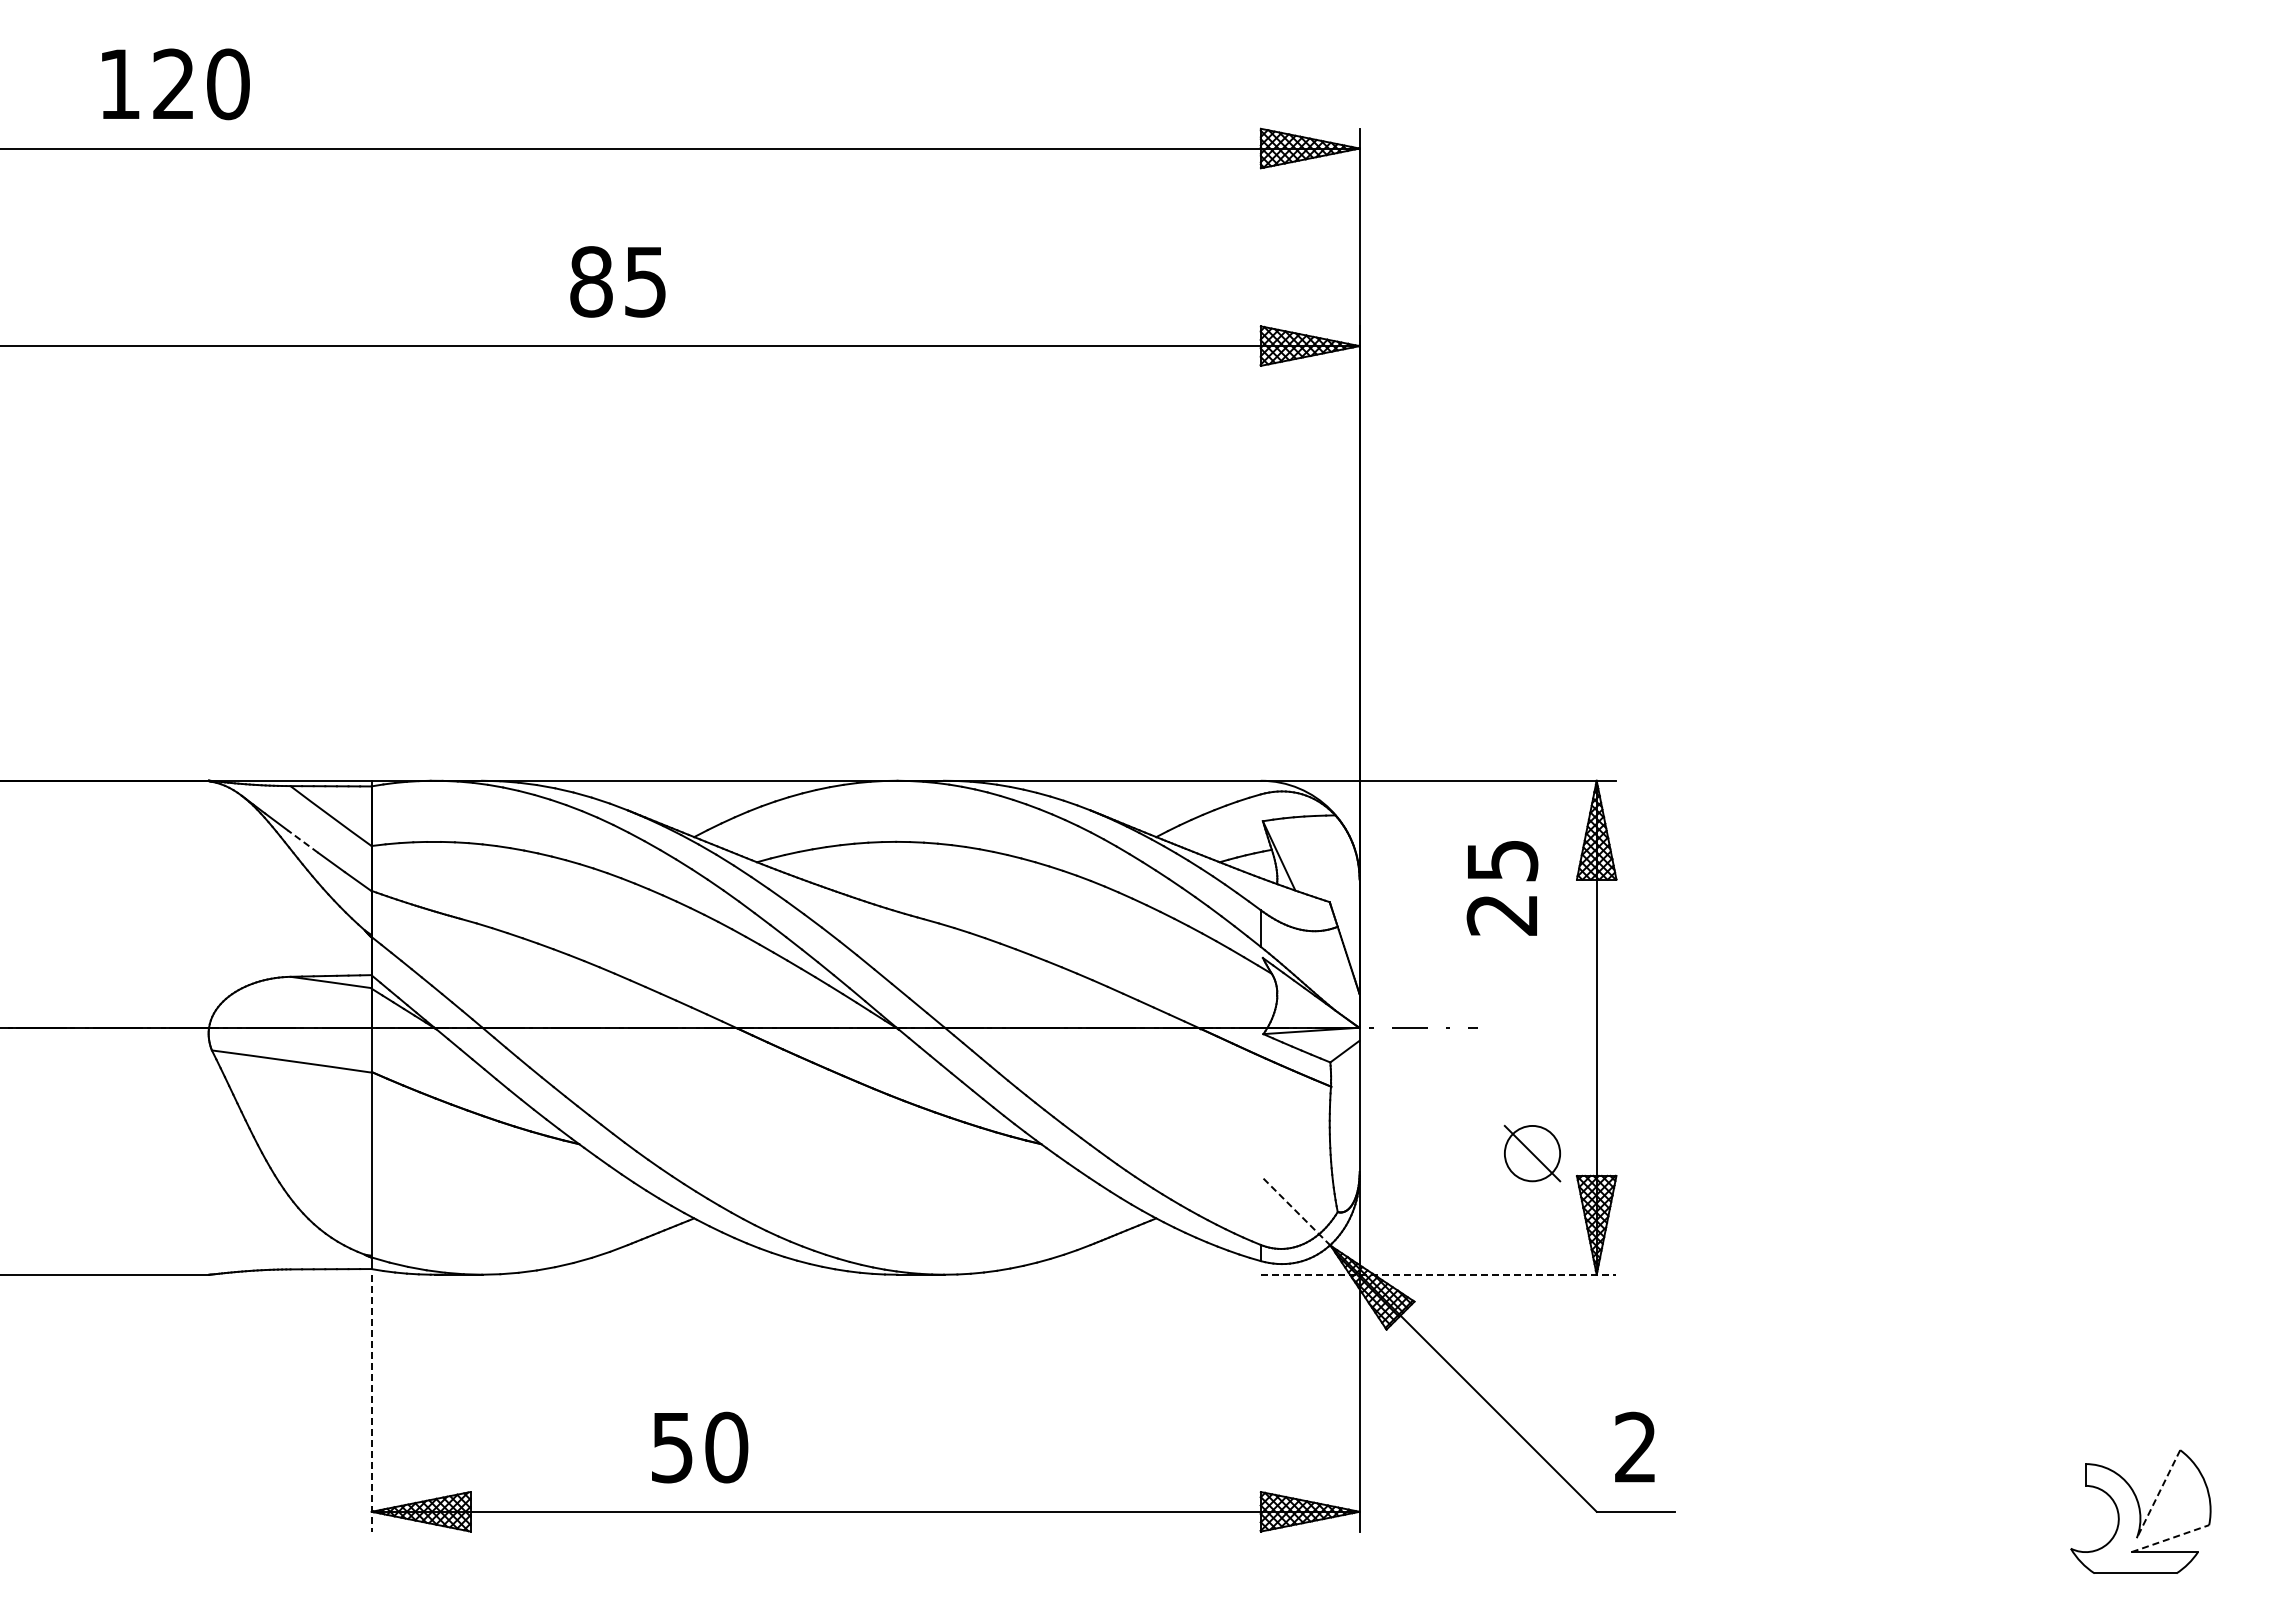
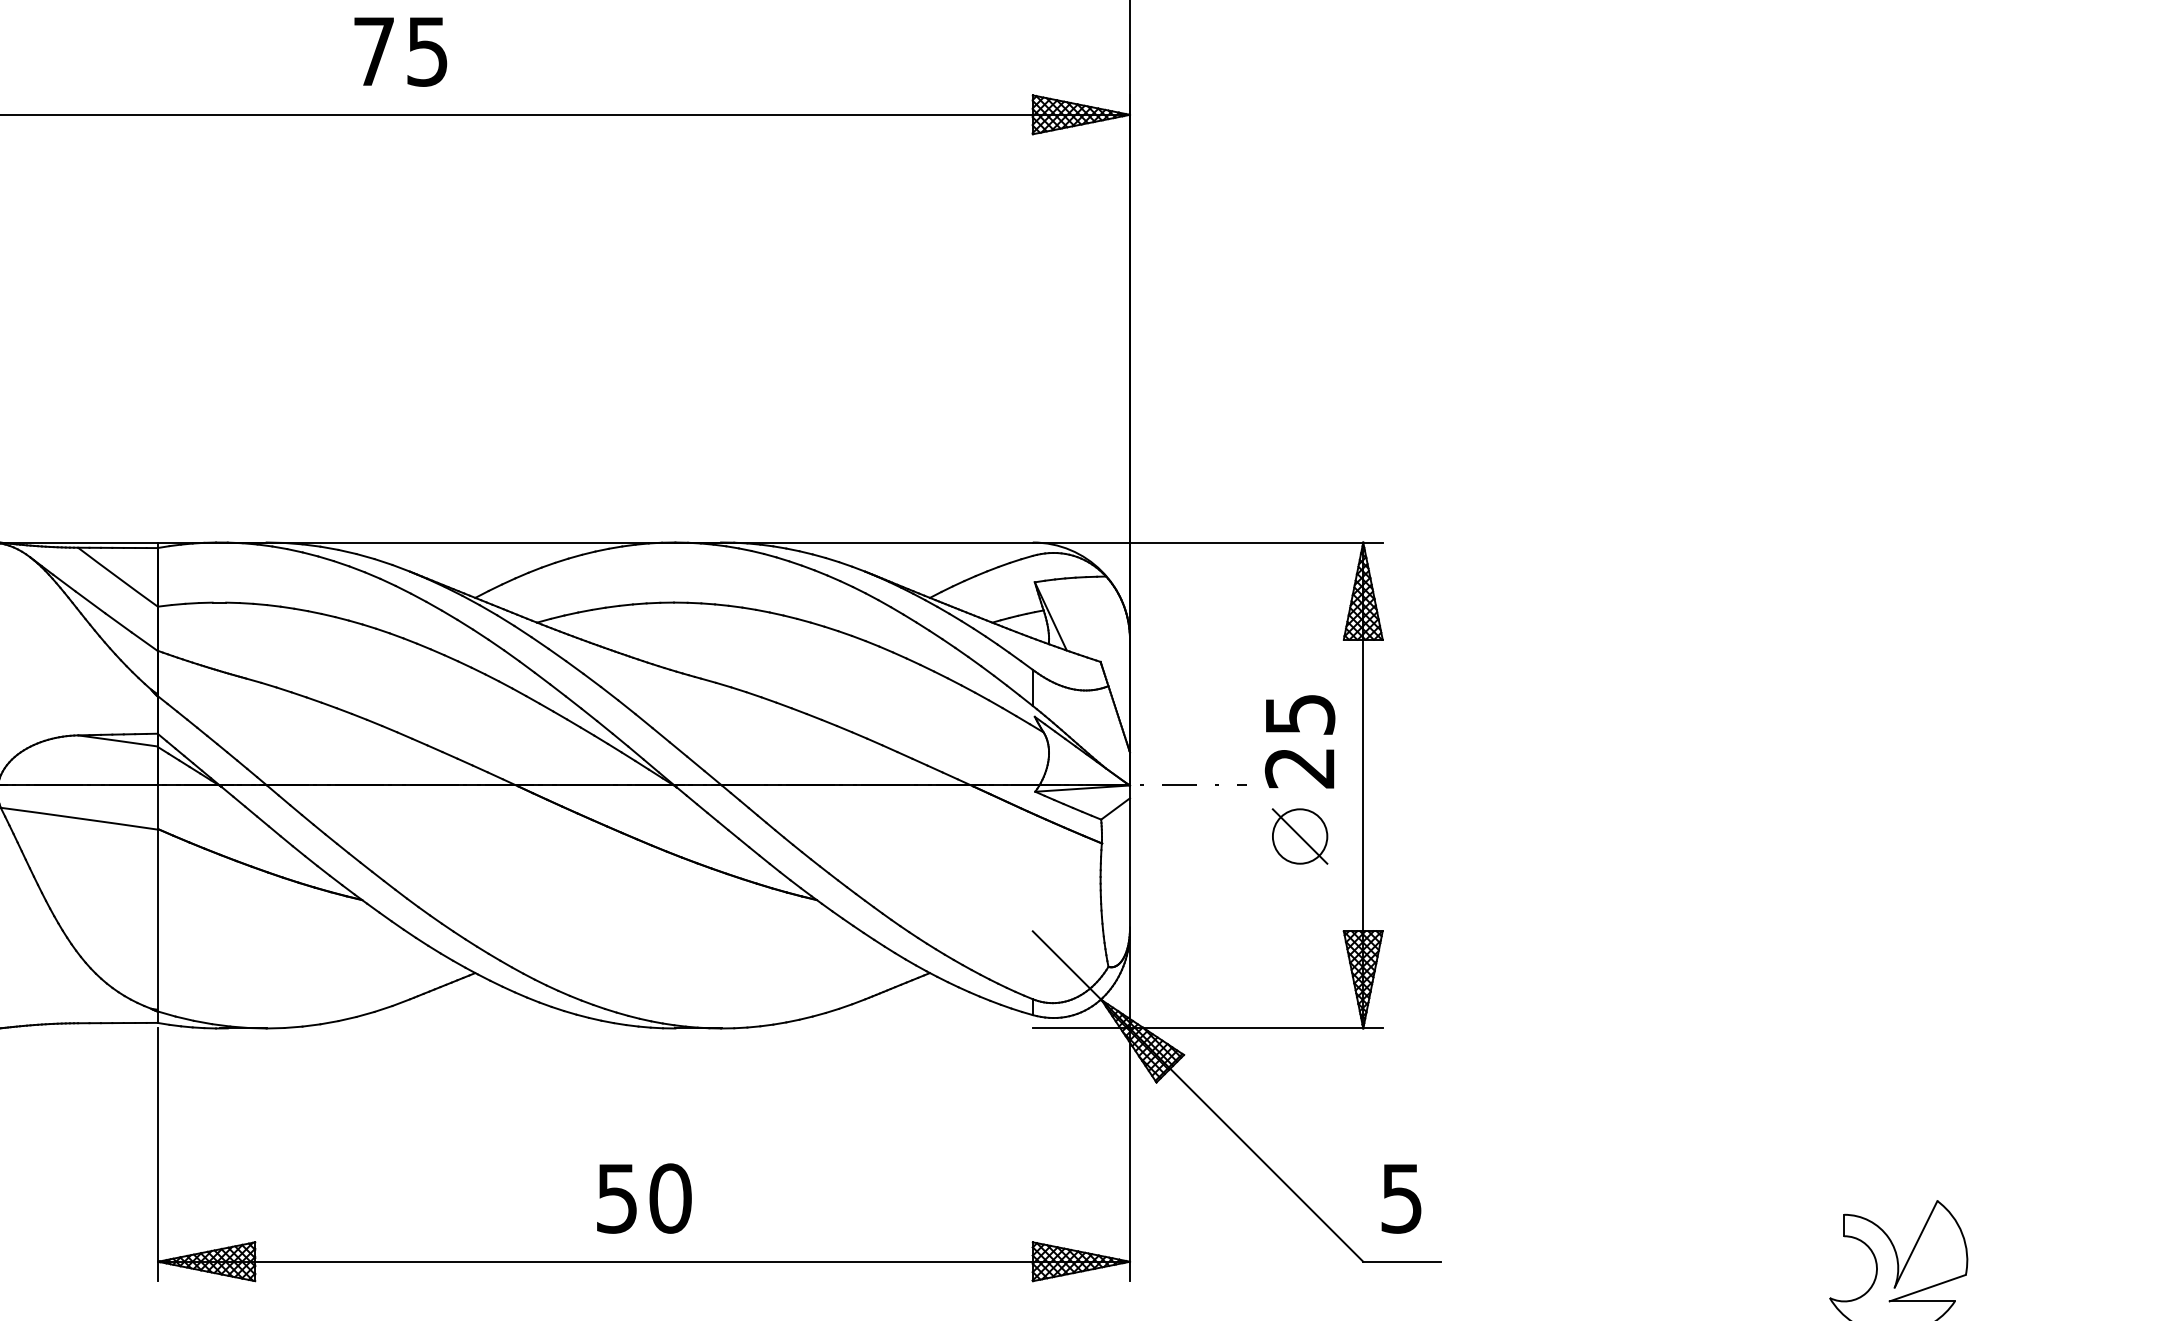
text: (591, 281) -> (374, 51), 85 -> 75
line: (303, 841) -> (90, 602), dashed -> solid
text: (1502, 888) -> (1300, 741), moved
part: (1532, 1153) -> (1300, 836), moved
line: (1295, 1210) -> (1066, 965), dashed -> solid
line: (1438, 1274) -> (1207, 1028), dashed -> solid
line: (371, 1403) -> (157, 1155), dashed -> solid
text: (700, 1447) -> (644, 1198), moved
text: (1635, 1447) -> (1401, 1198), 2 -> 5
line: (2158, 1494) -> (1916, 1244), dashed -> solid
line: (2170, 1538) -> (1927, 1288), dashed -> solid

